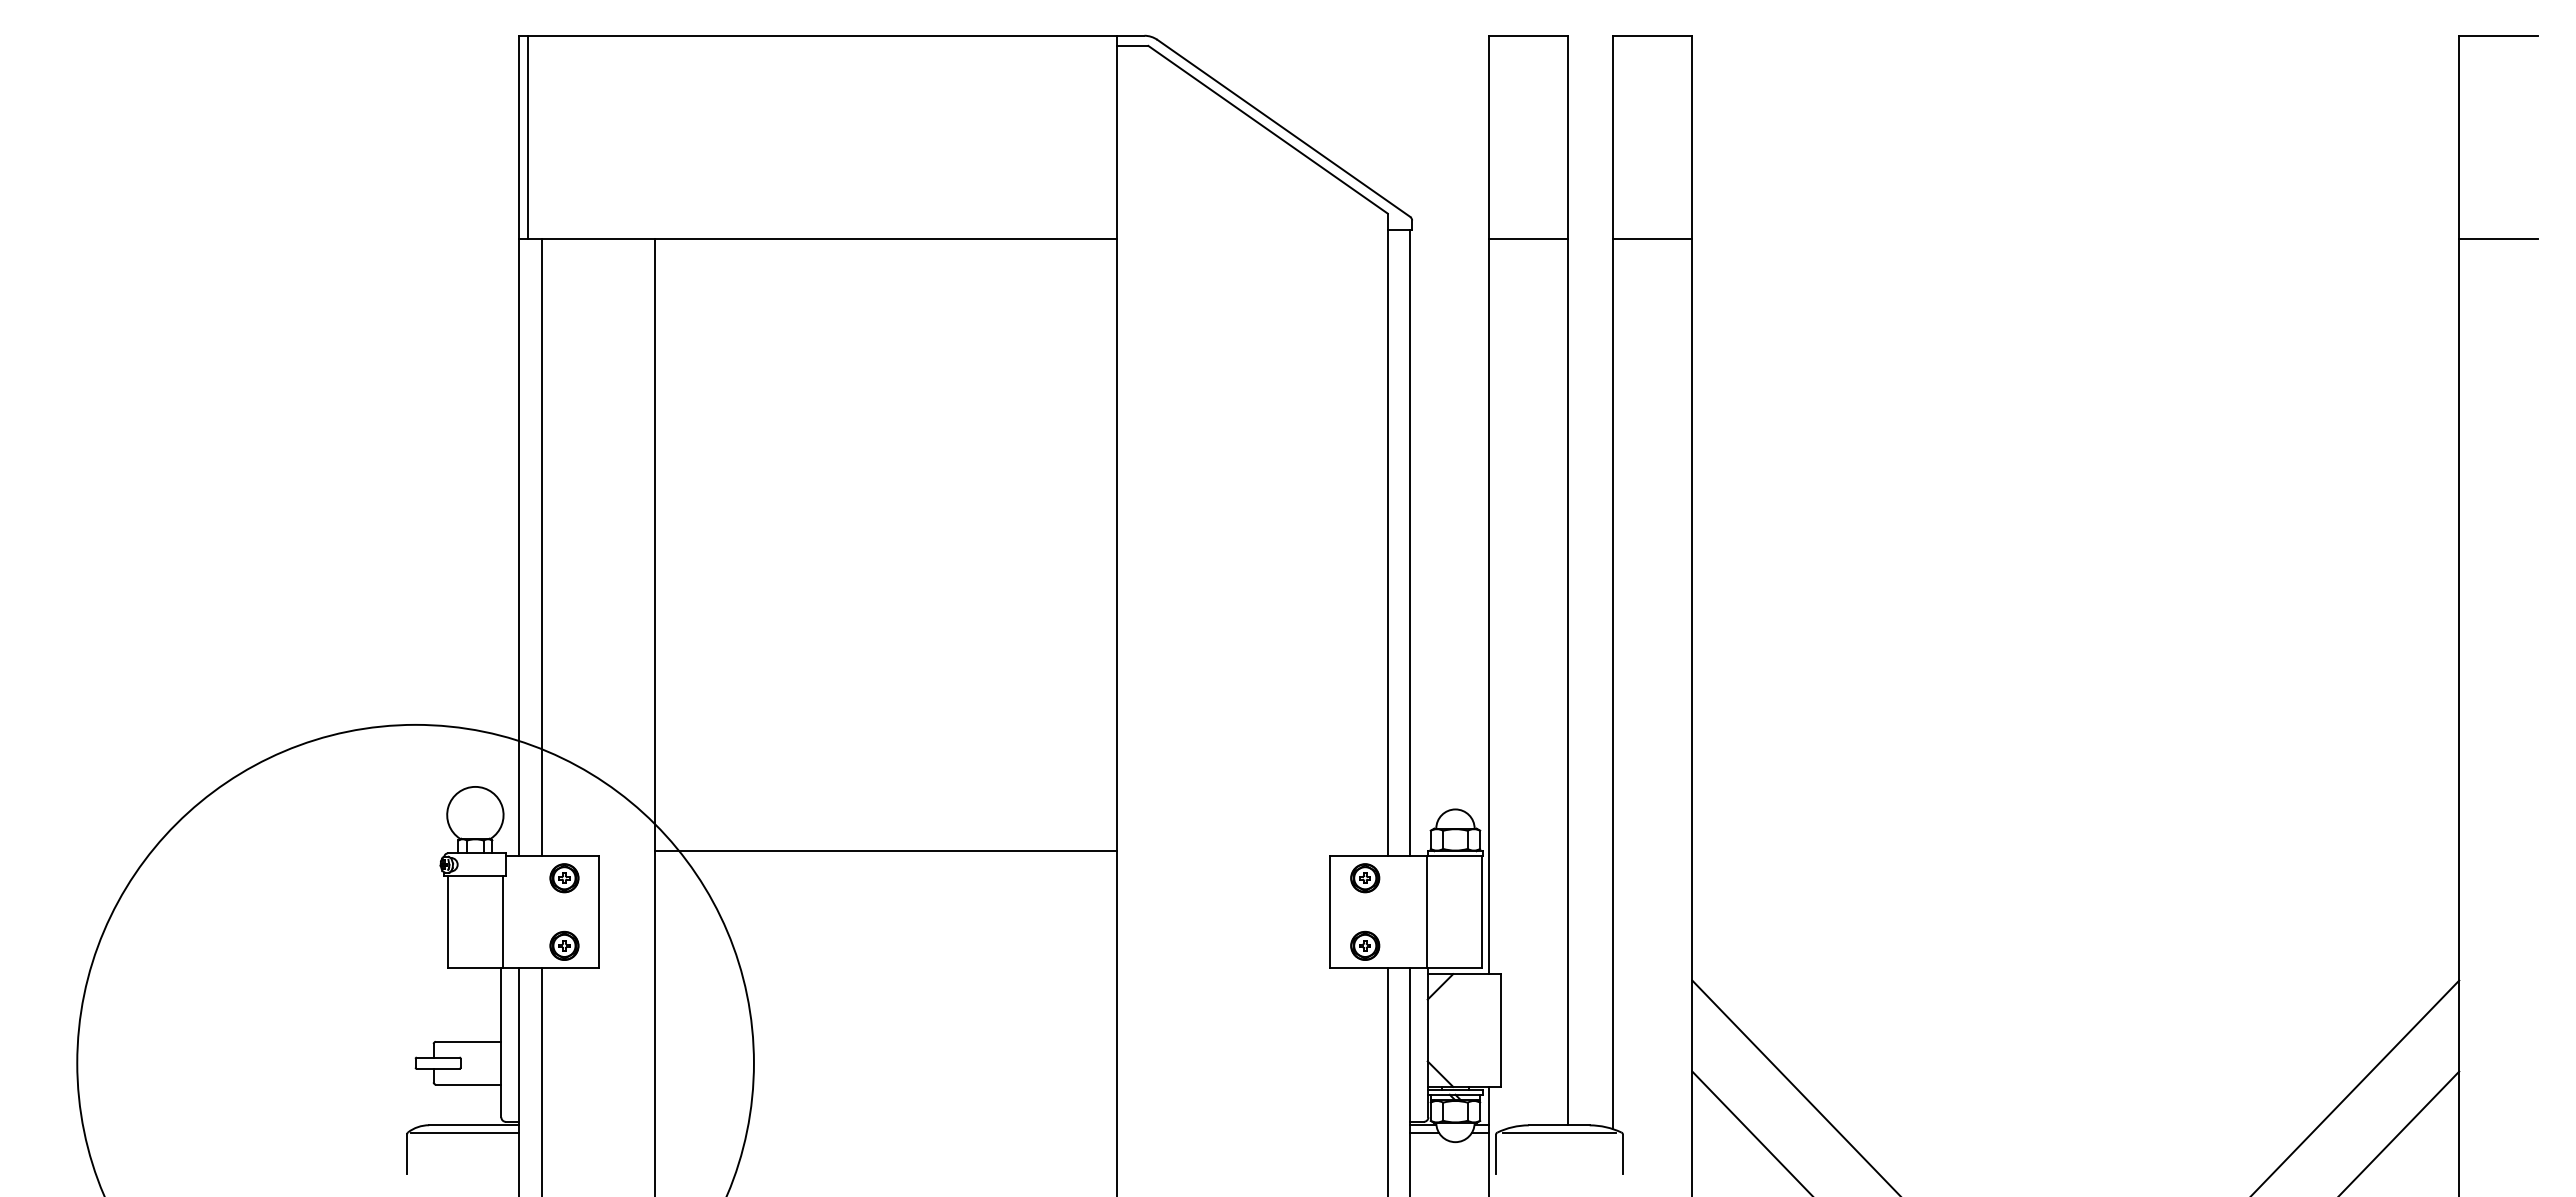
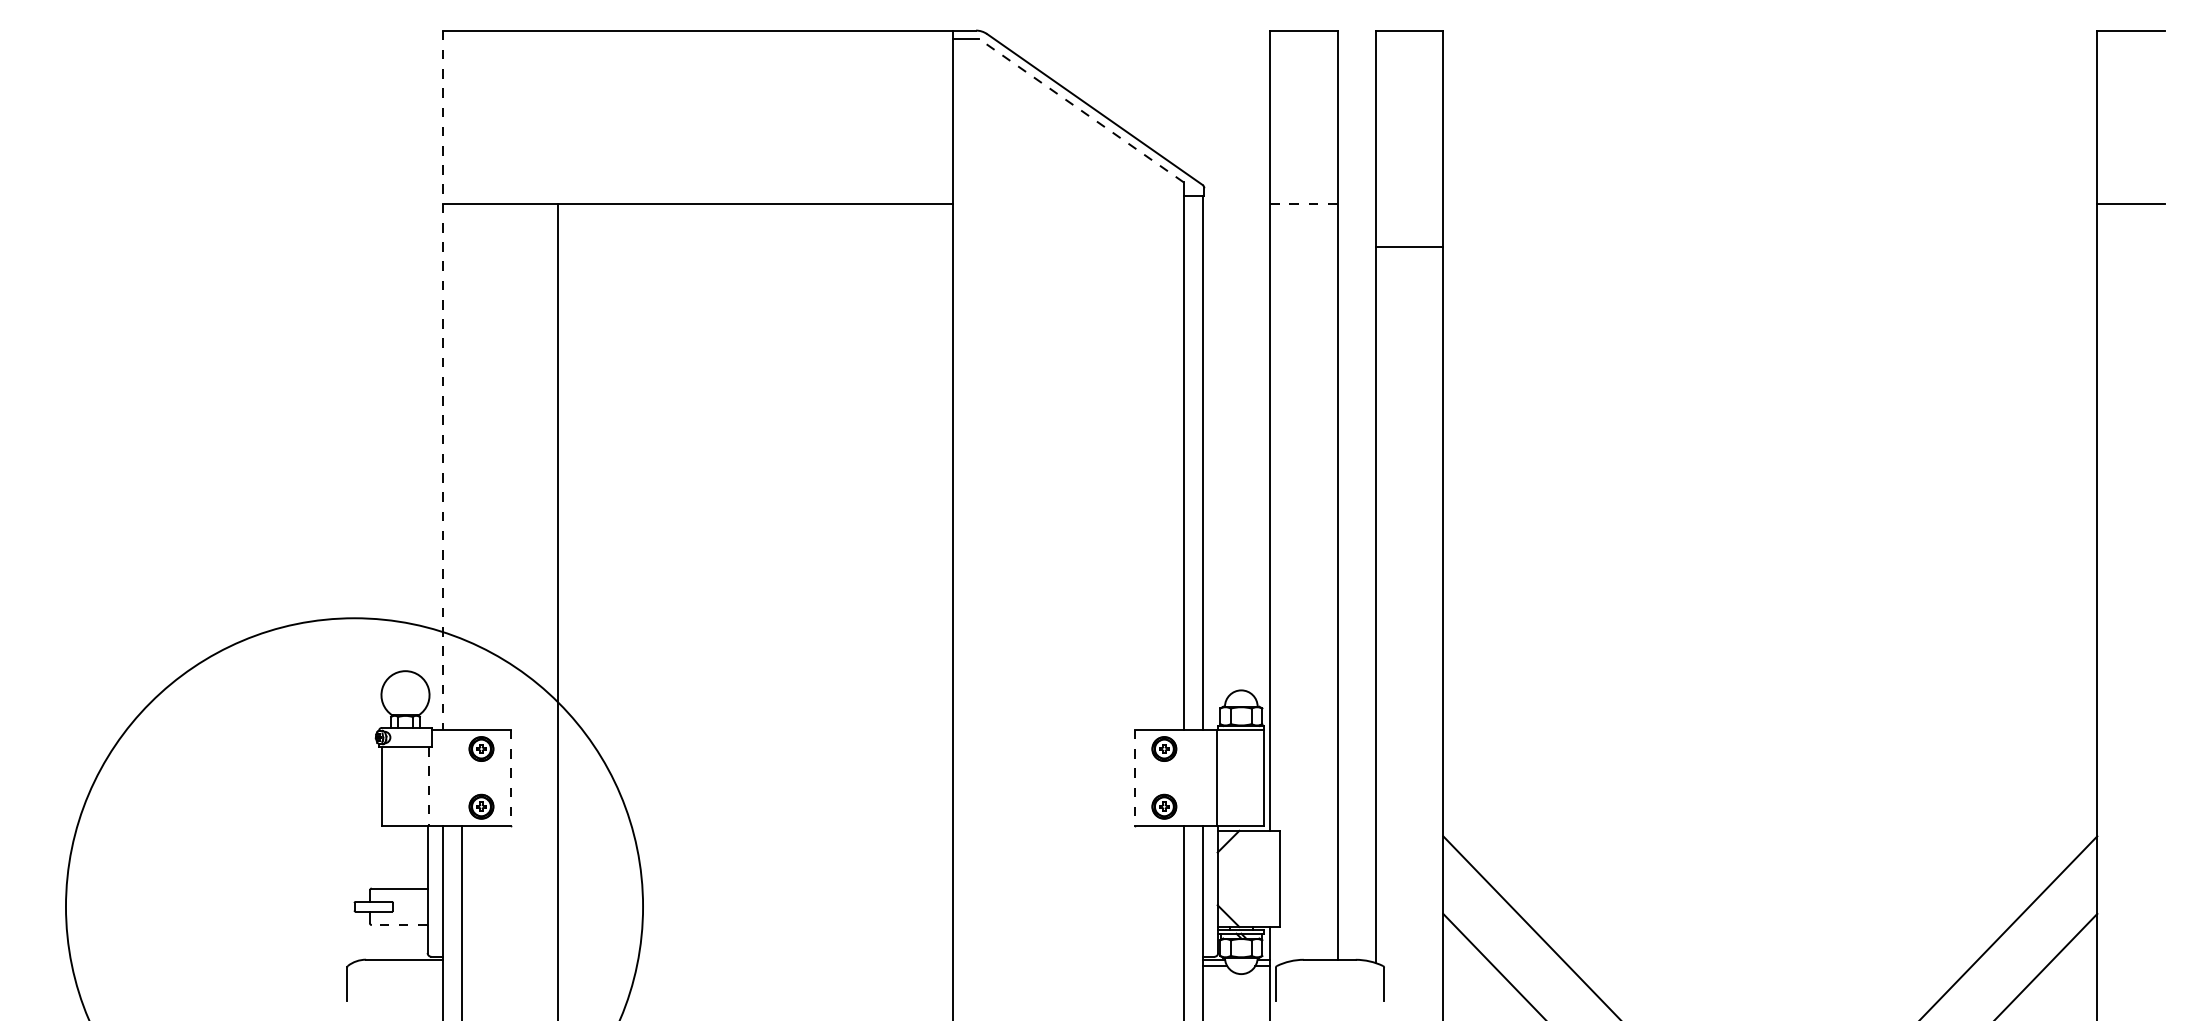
line: (1267, 129) -> (1081, 110), solid -> dashed
line: (528, 136) -> (450, 116), removed
line: (1529, 238) -> (1304, 203), solid -> dashed
line: (1652, 238) -> (1409, 246), moved
line: (519, 445) -> (443, 380), solid -> dashed
line: (541, 546) -> (461, 466), removed
line: (885, 851) -> (755, 726), removed
line: (599, 912) -> (511, 778), solid -> dashed
line: (1330, 912) -> (1134, 778), solid -> dashed
line: (503, 922) -> (429, 786), solid -> dashed
line: (468, 1084) -> (399, 924), solid -> dashed
line: (464, 1133) -> (396, 966), removed
line: (1559, 1133) -> (1330, 966), removed

